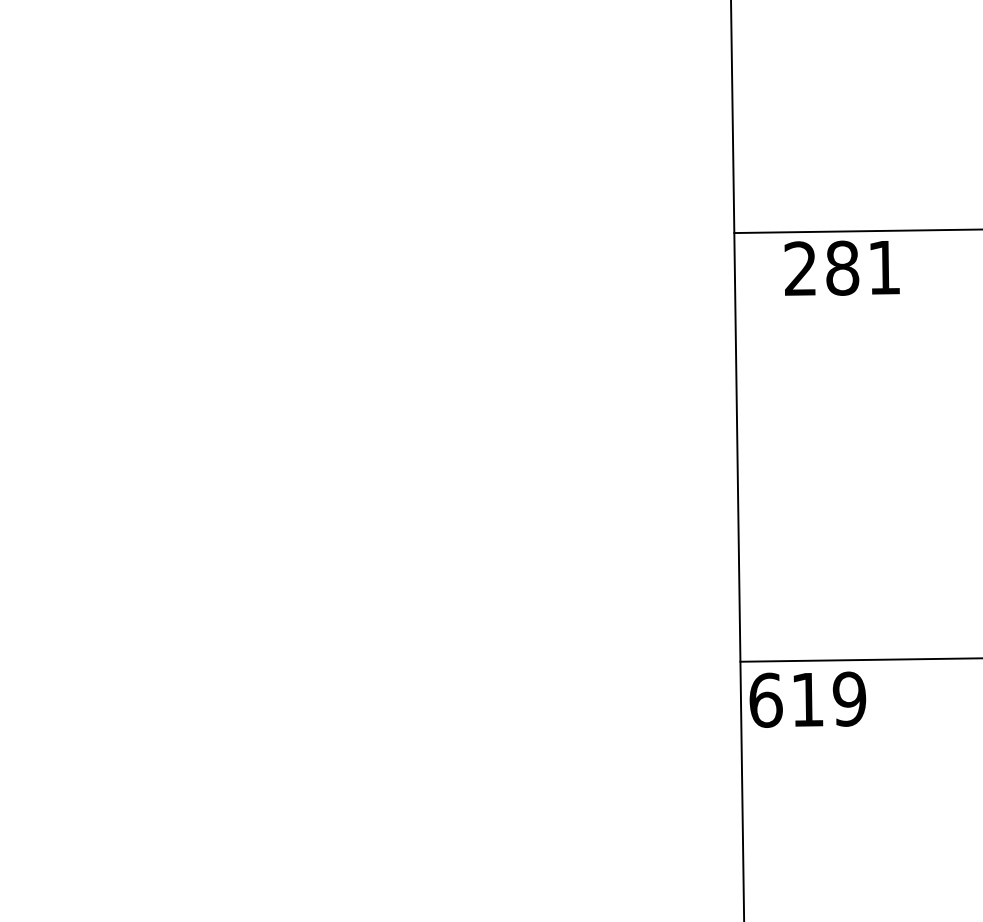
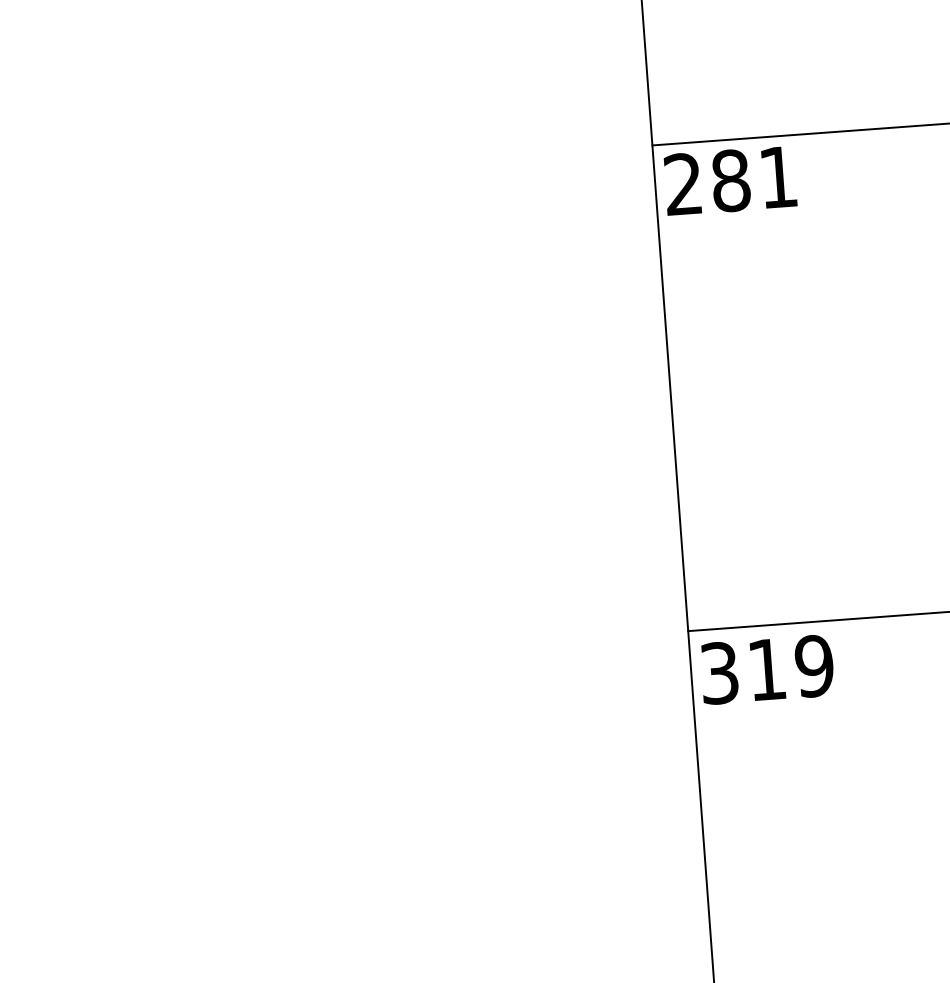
text: (841, 267) -> (729, 180), moved
text: (765, 700) -> (719, 673), 619 -> 319

